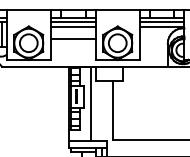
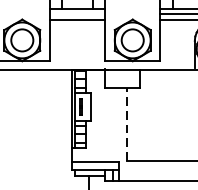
line: (73, 22) -> (77, 14), removed
line: (73, 38) -> (77, 34), removed
line: (91, 103) -> (100, 115), removed
line: (113, 110) -> (127, 123), solid -> dashed

